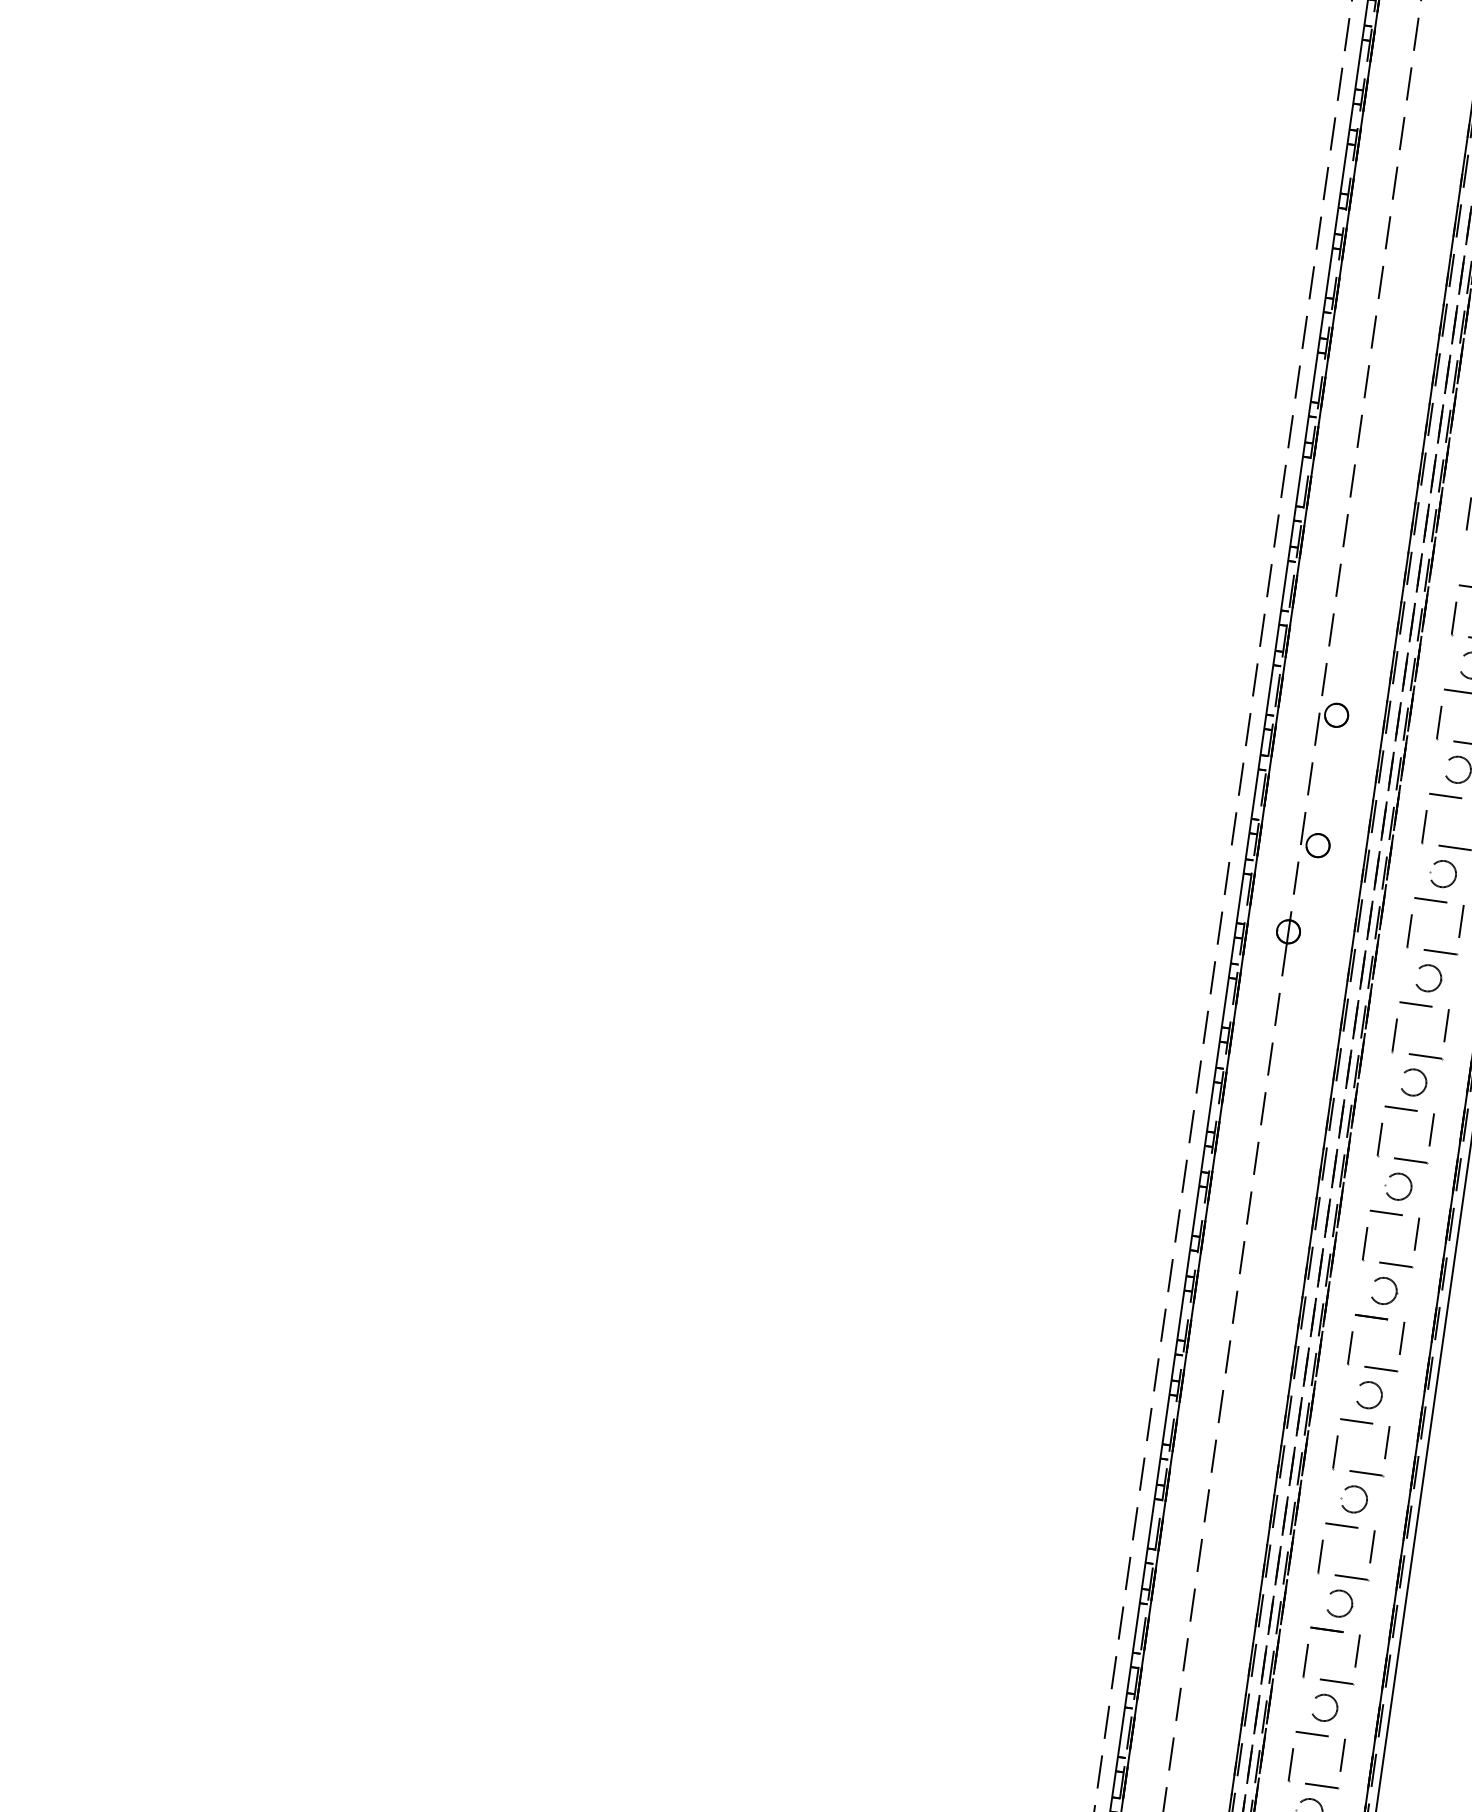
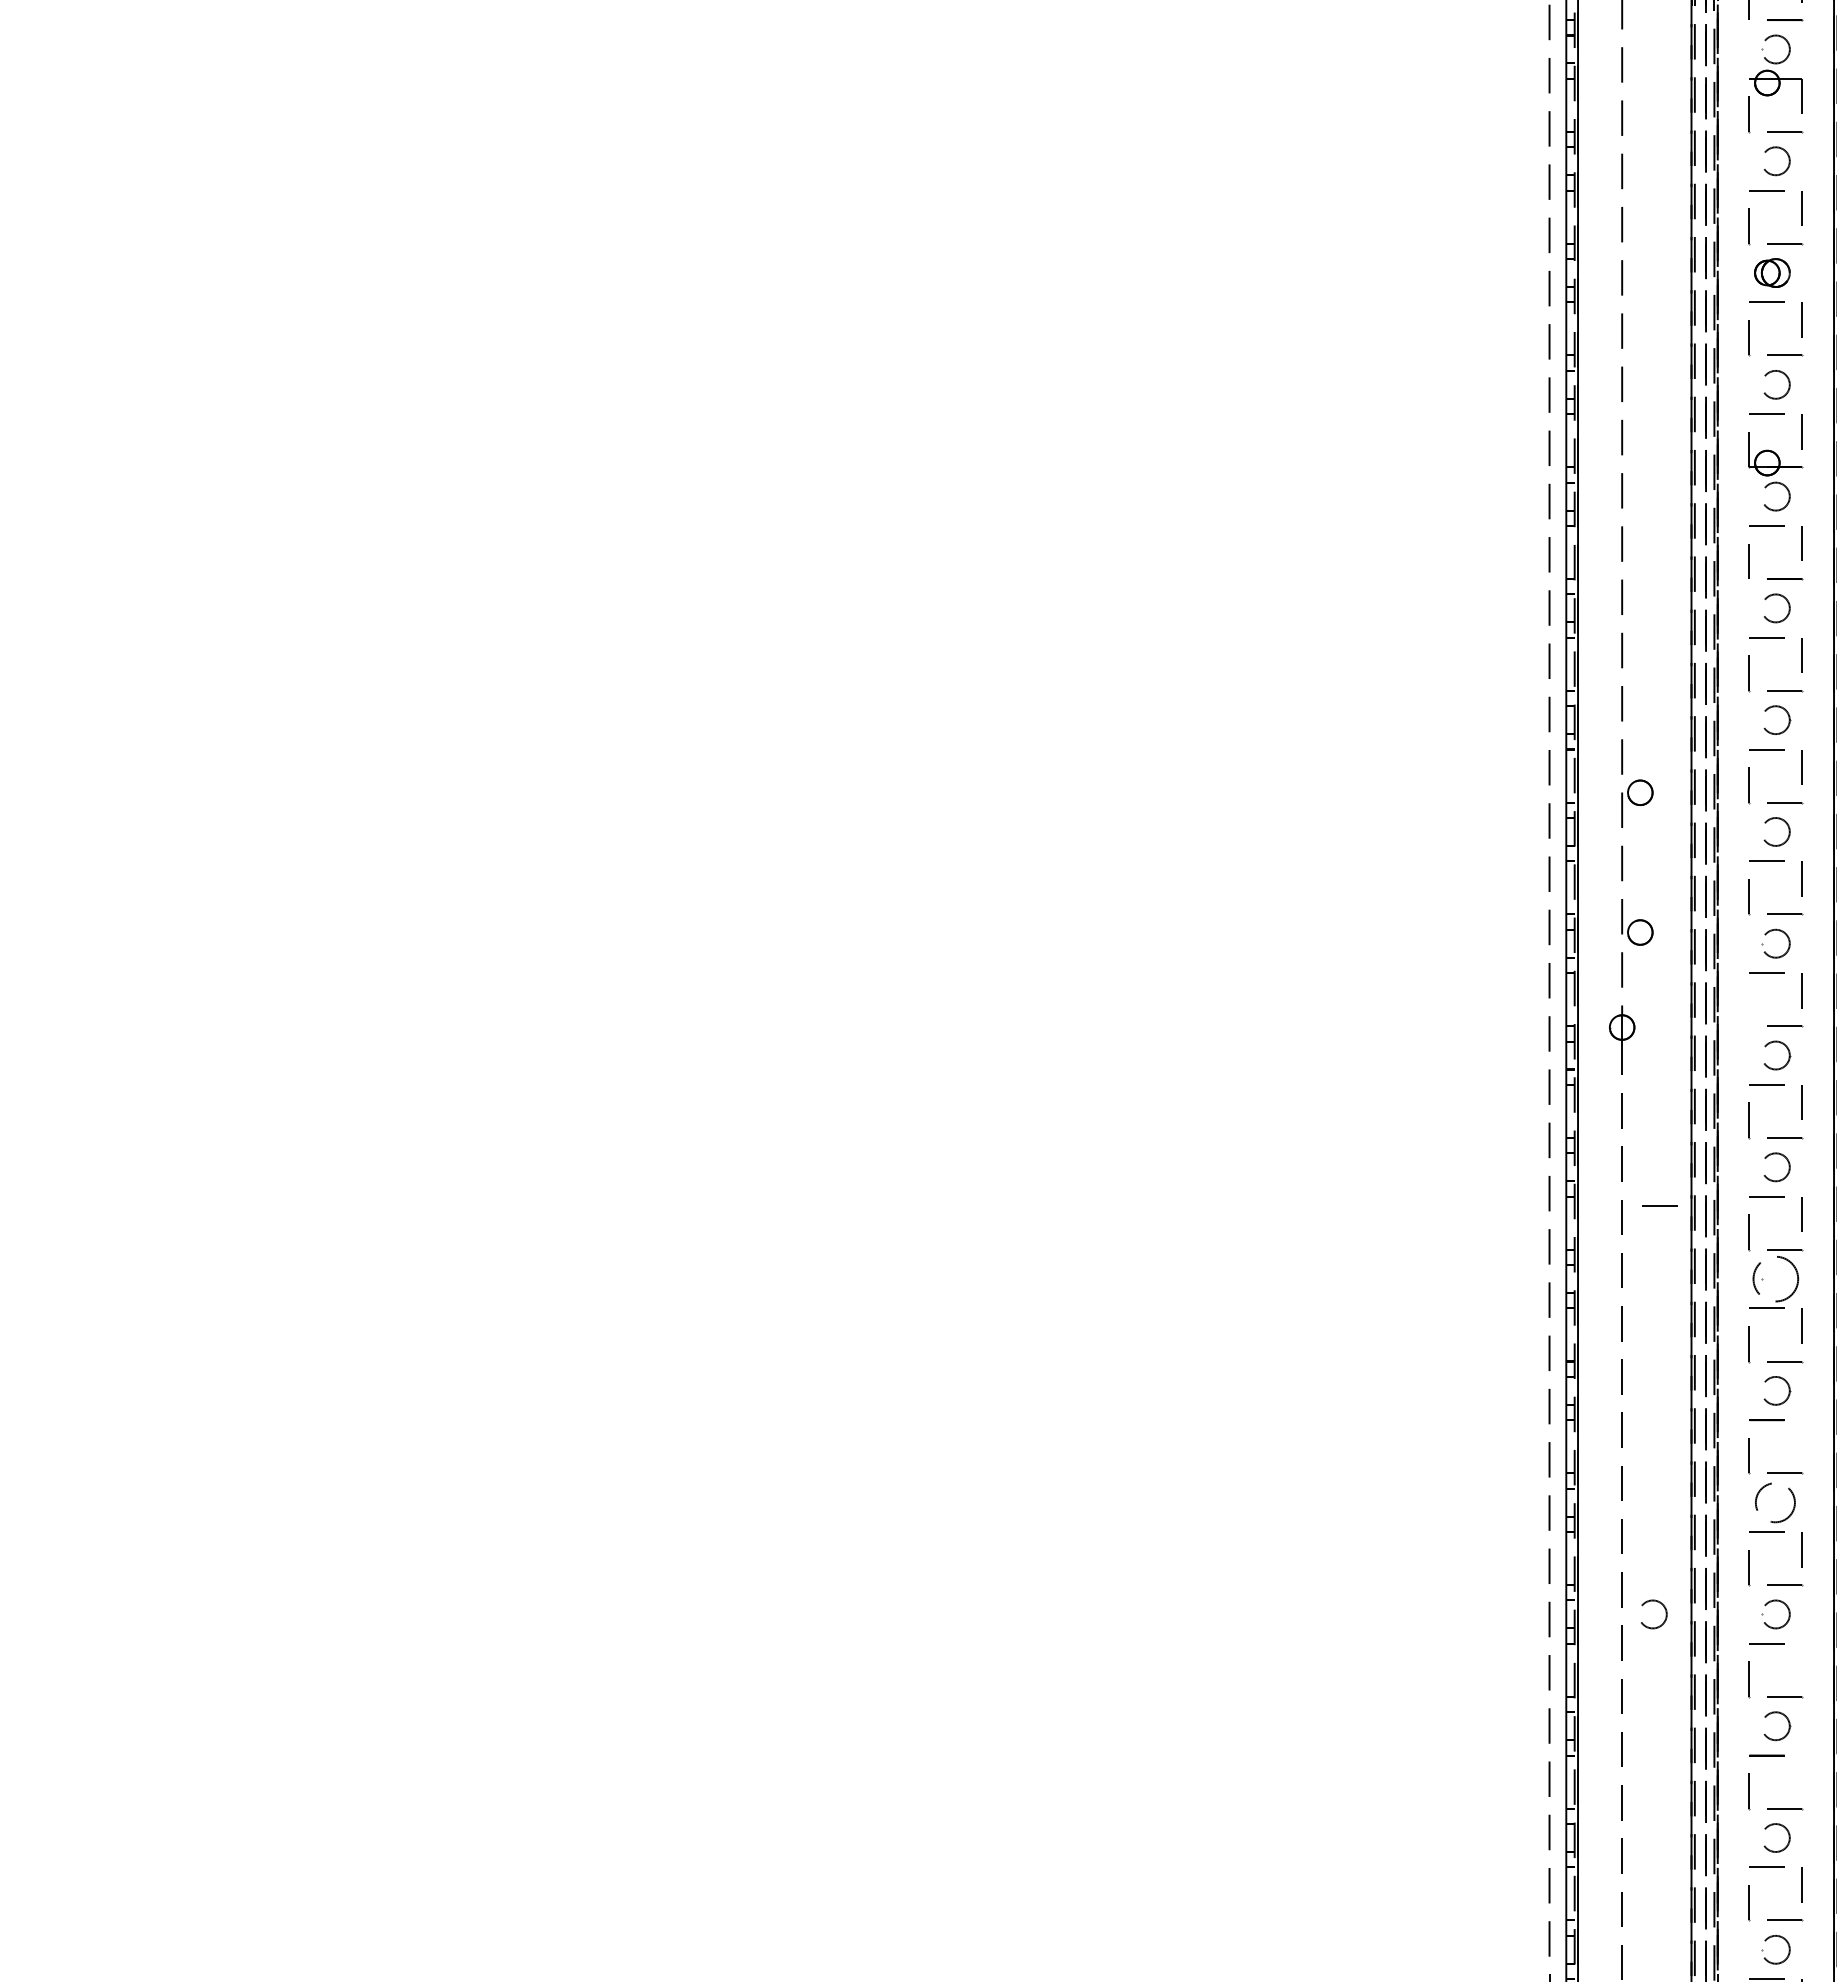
line: (1409, 931) -> (1749, 1009), removed
line: (1299, 1102) -> (1659, 1205), added
circle: (1398, 1187) -> (1775, 1279), size x1.6
line: (1401, 1337) -> (1801, 1437), removed
circle: (1369, 1395) -> (1776, 1502), size x1.4
circle: (1240, 1483) -> (1654, 1614), added
line: (1371, 1546) -> (1801, 1661), removed
line: (1356, 1651) -> (1801, 1773), removed

